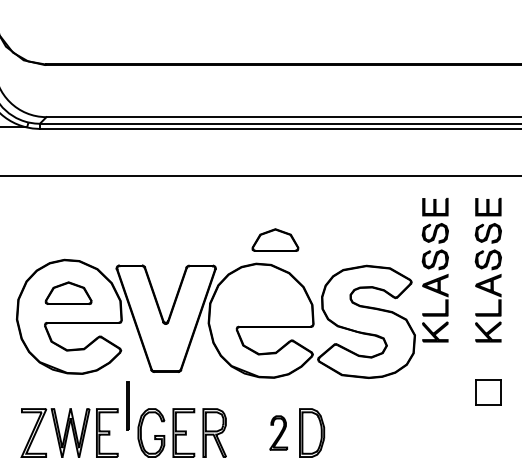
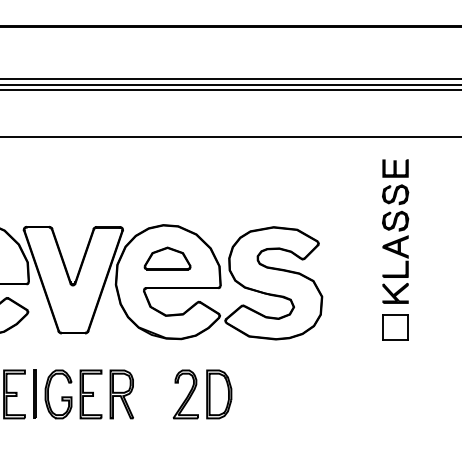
part: (275, 239) -> (167, 257), moved
part: (434, 269) -> (341, 230), removed
part: (488, 392) -> (395, 327), moved
line: (127, 405) -> (34, 393), moved
part: (278, 432) -> (185, 393), size x1.43

